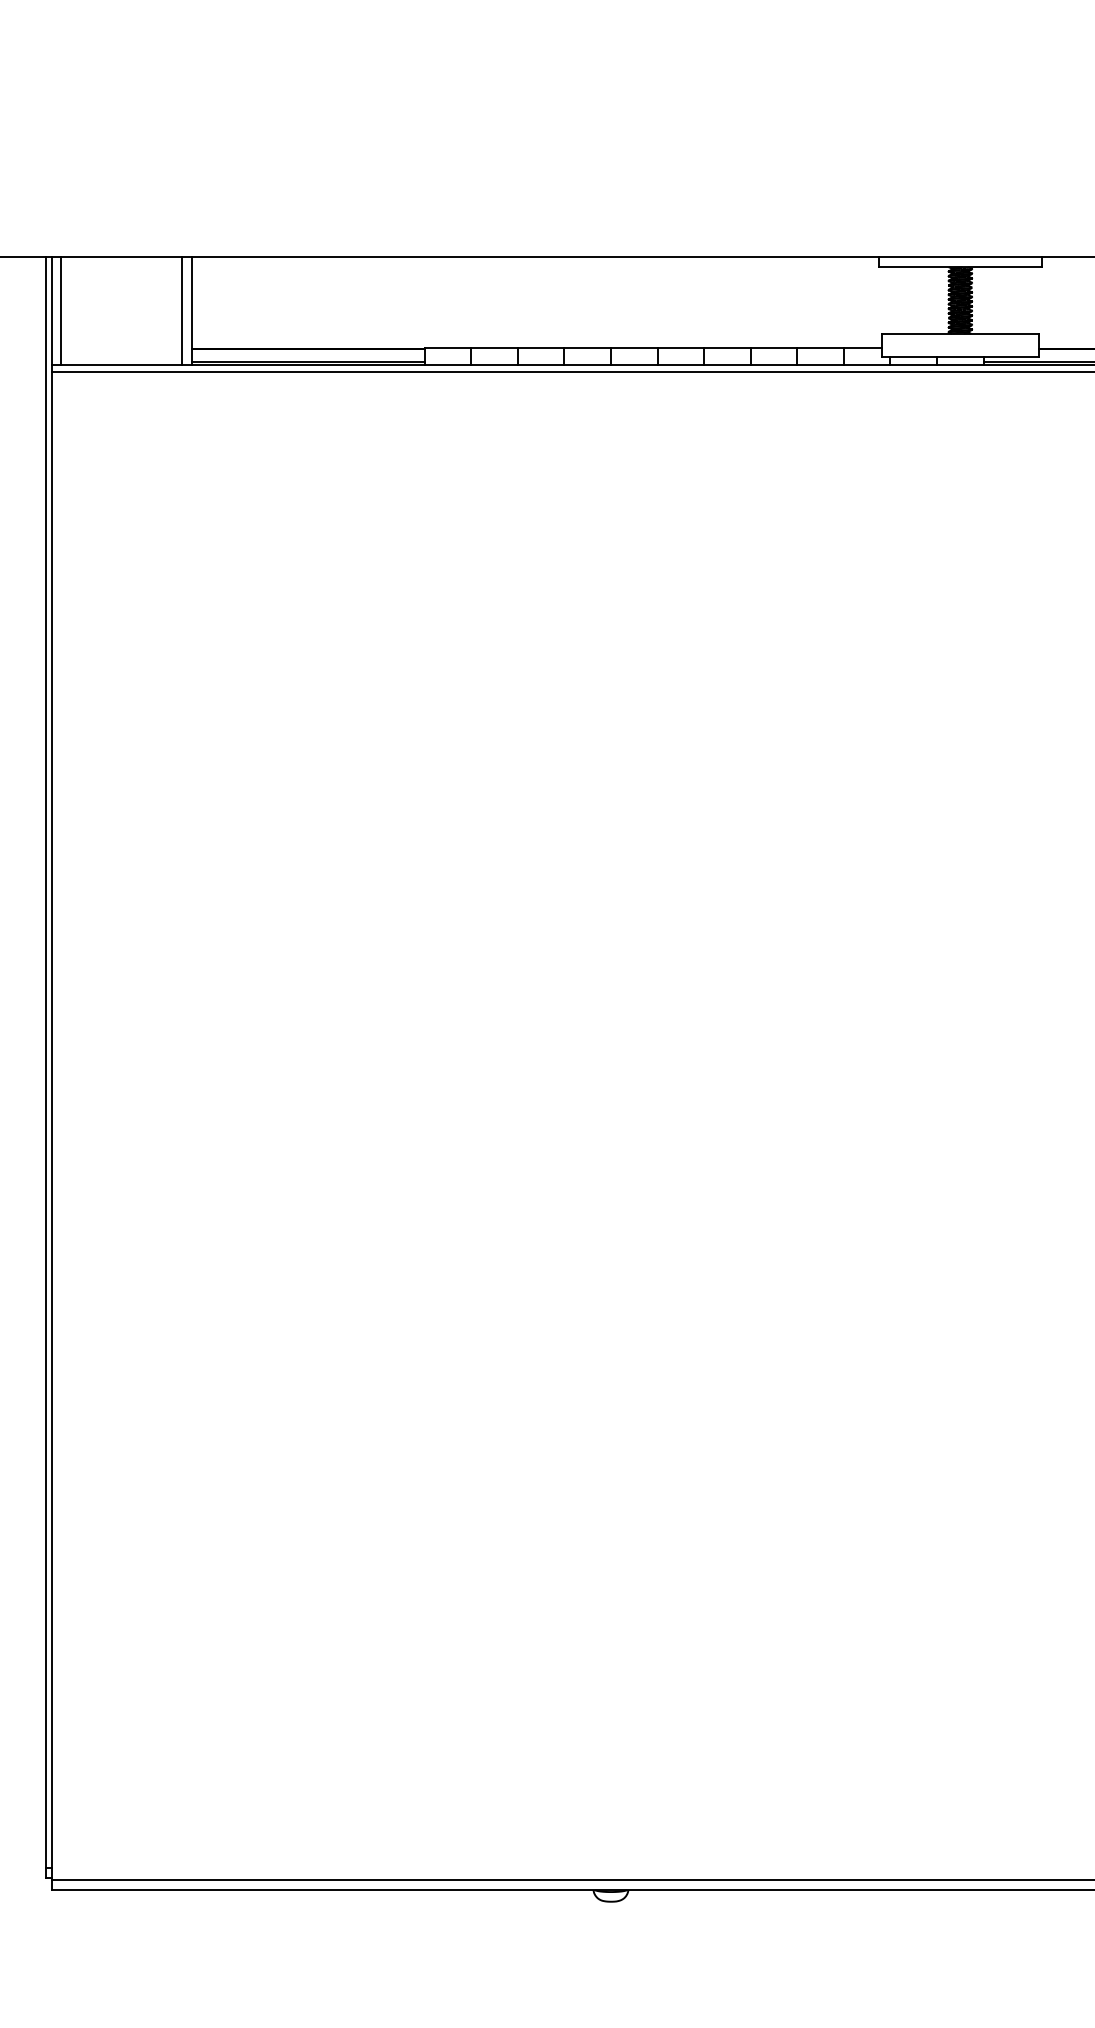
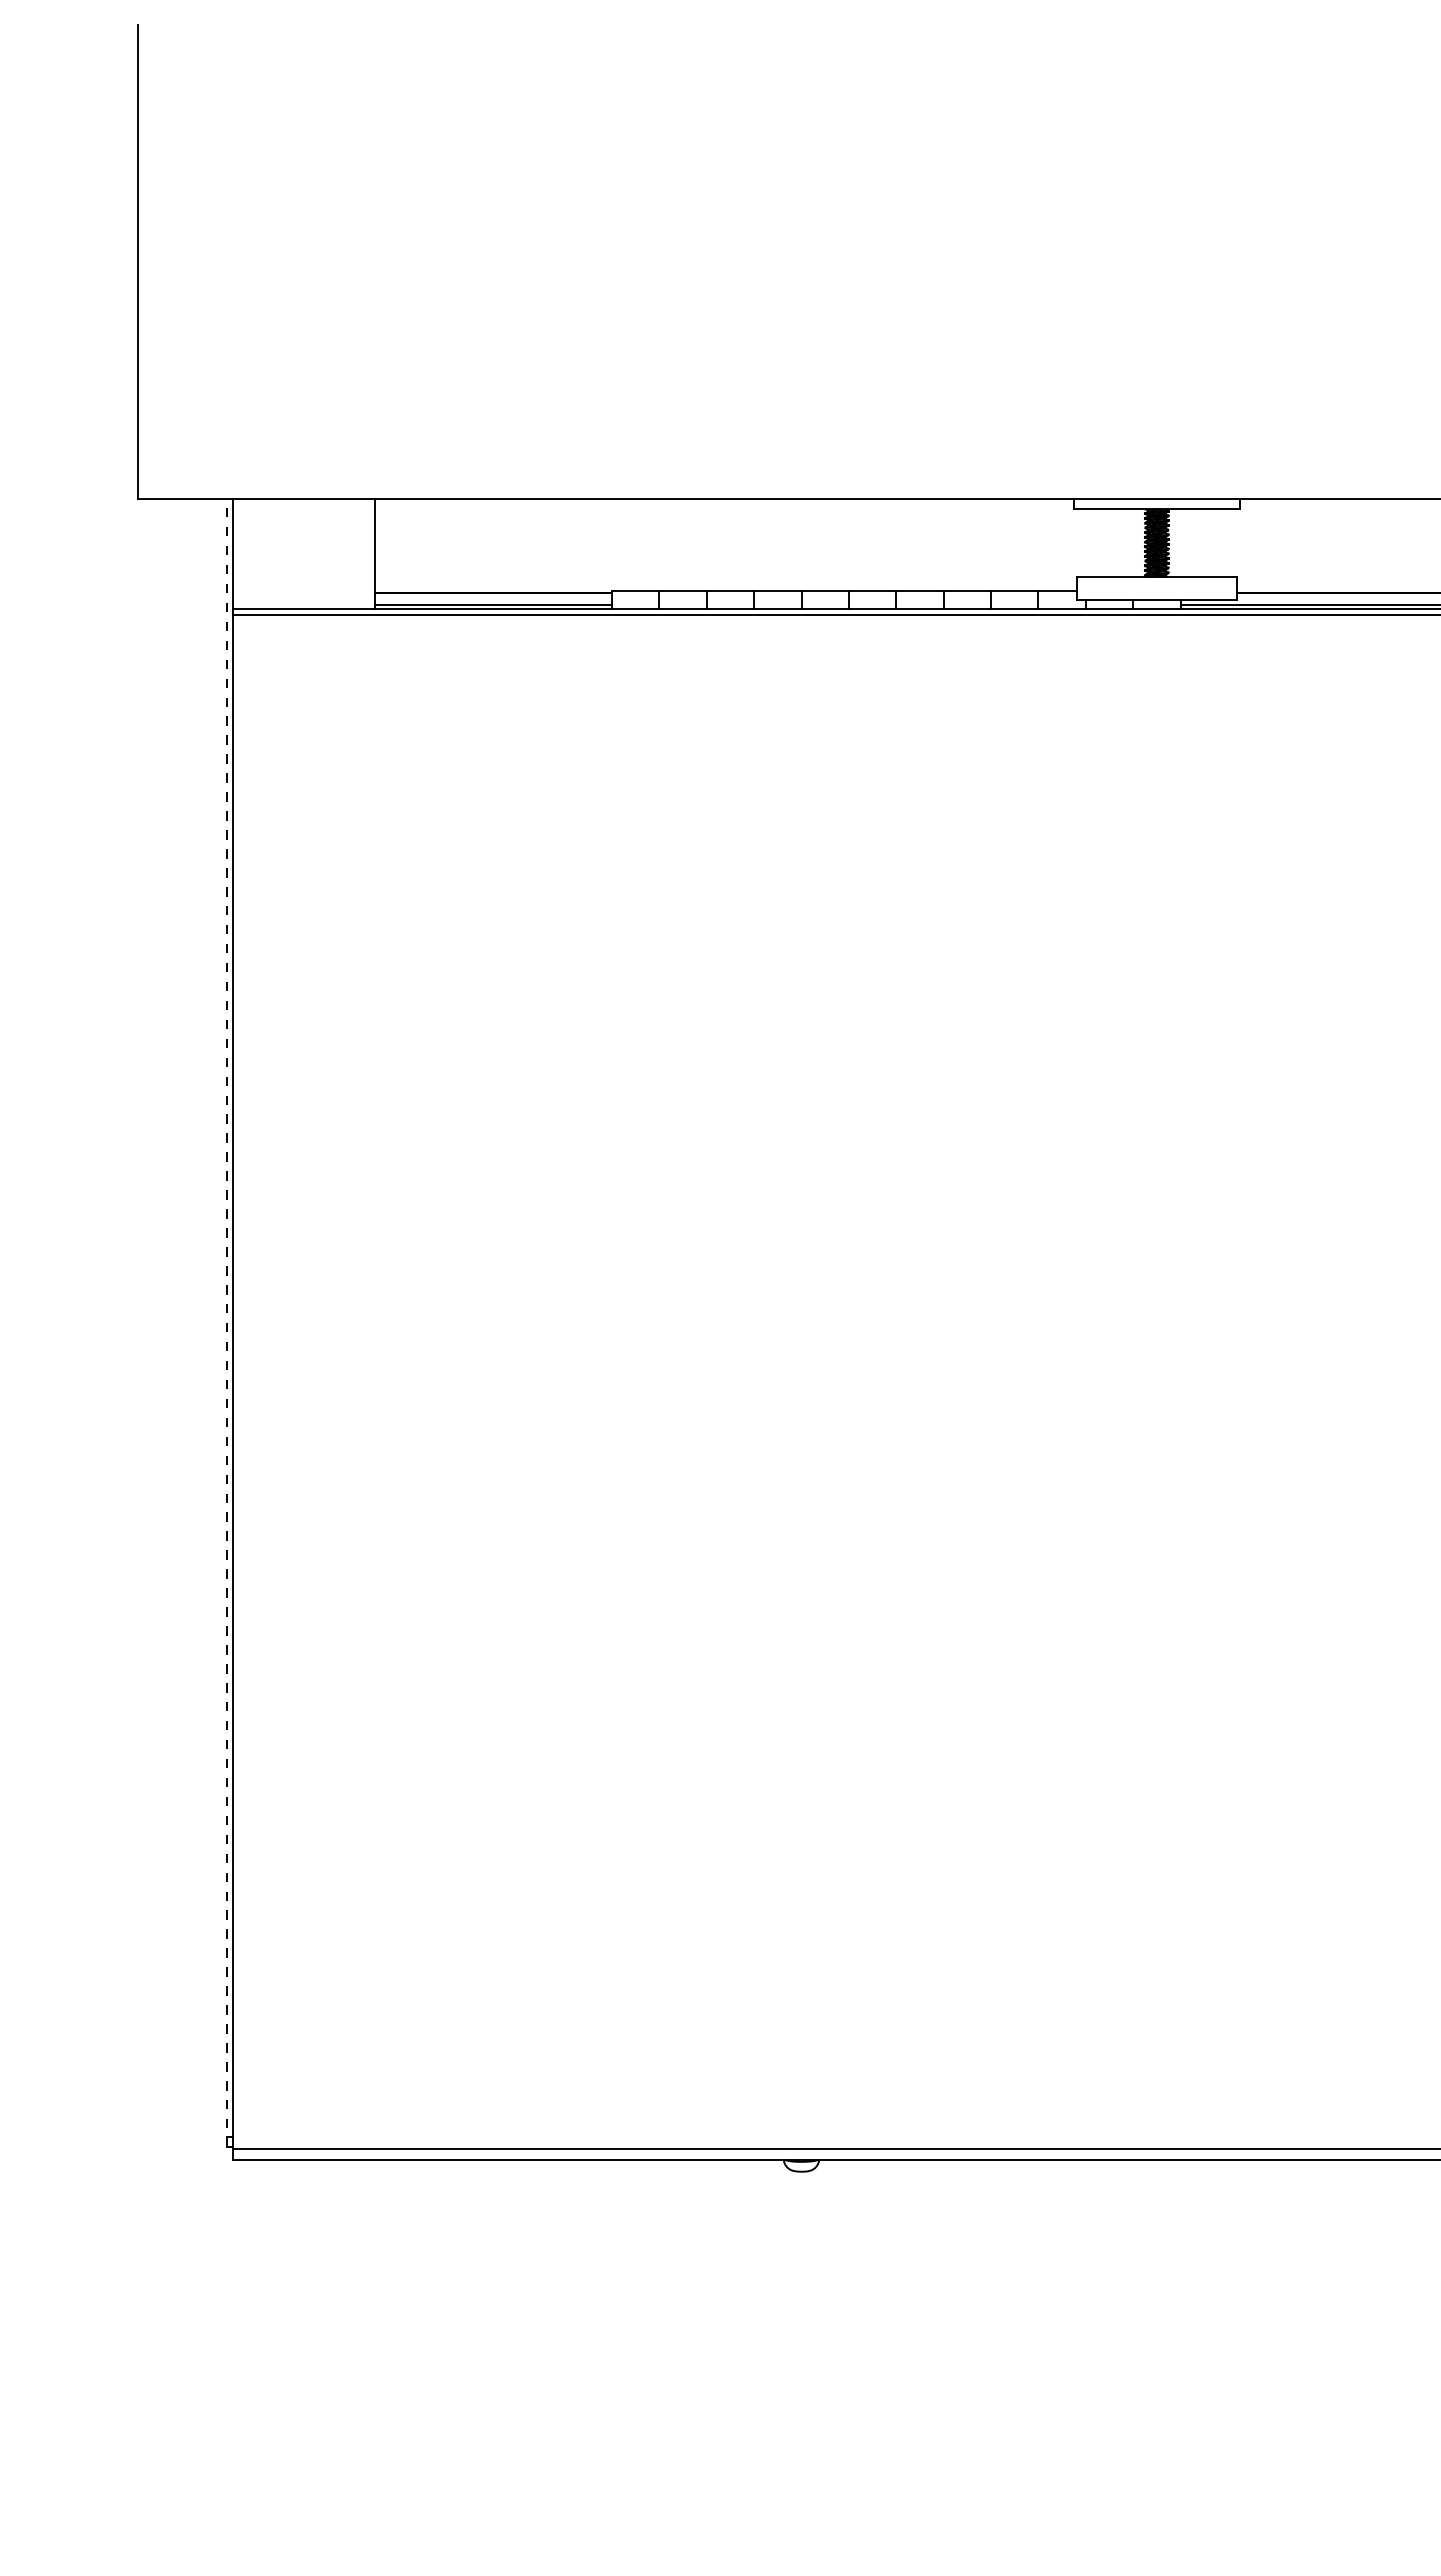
line: (61, 310) -> (242, 553), removed
line: (182, 310) -> (365, 553), removed
line: (46, 1066) -> (227, 1322), solid -> dashed

